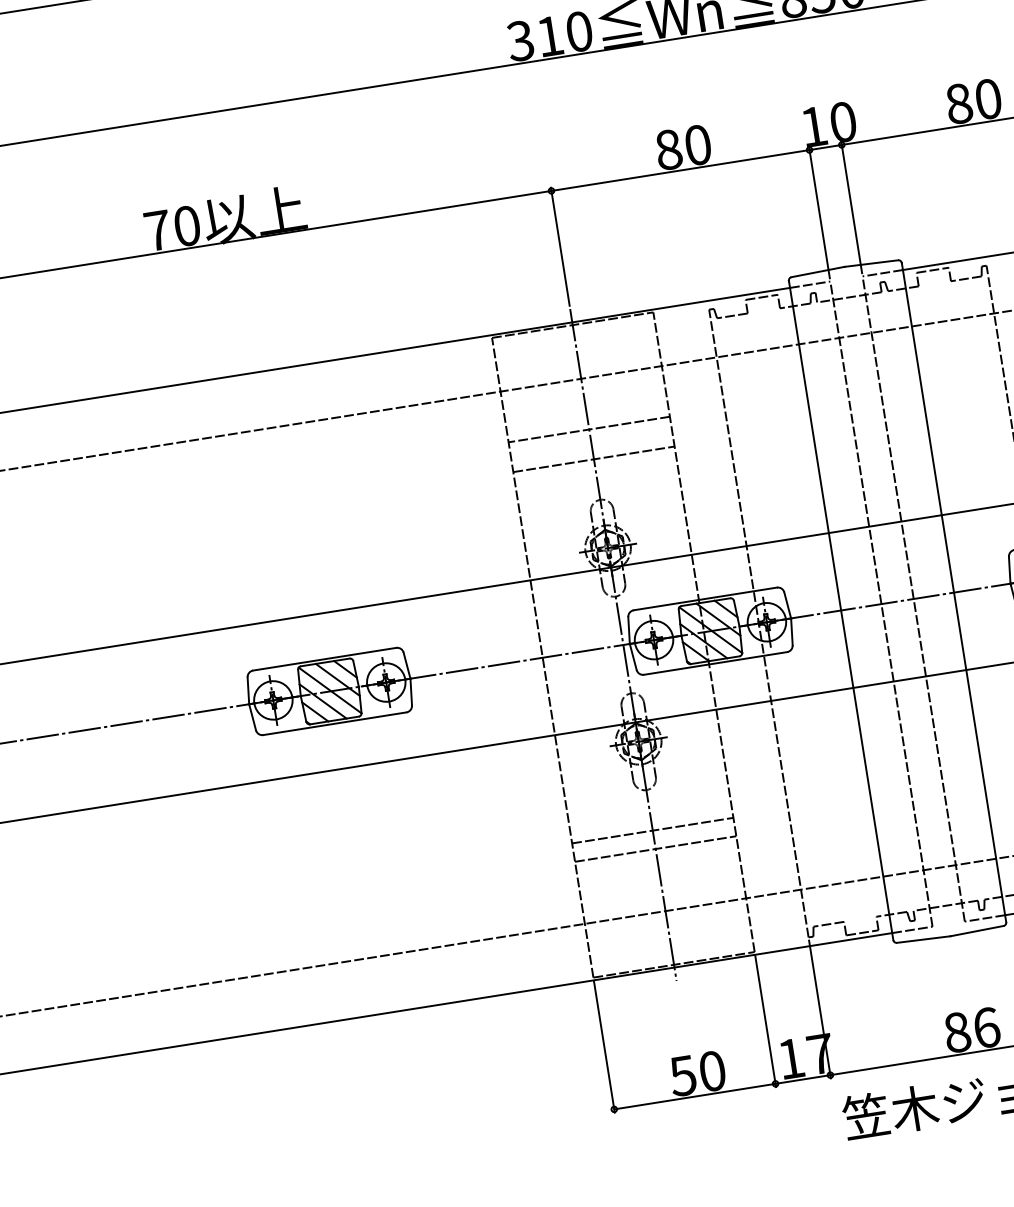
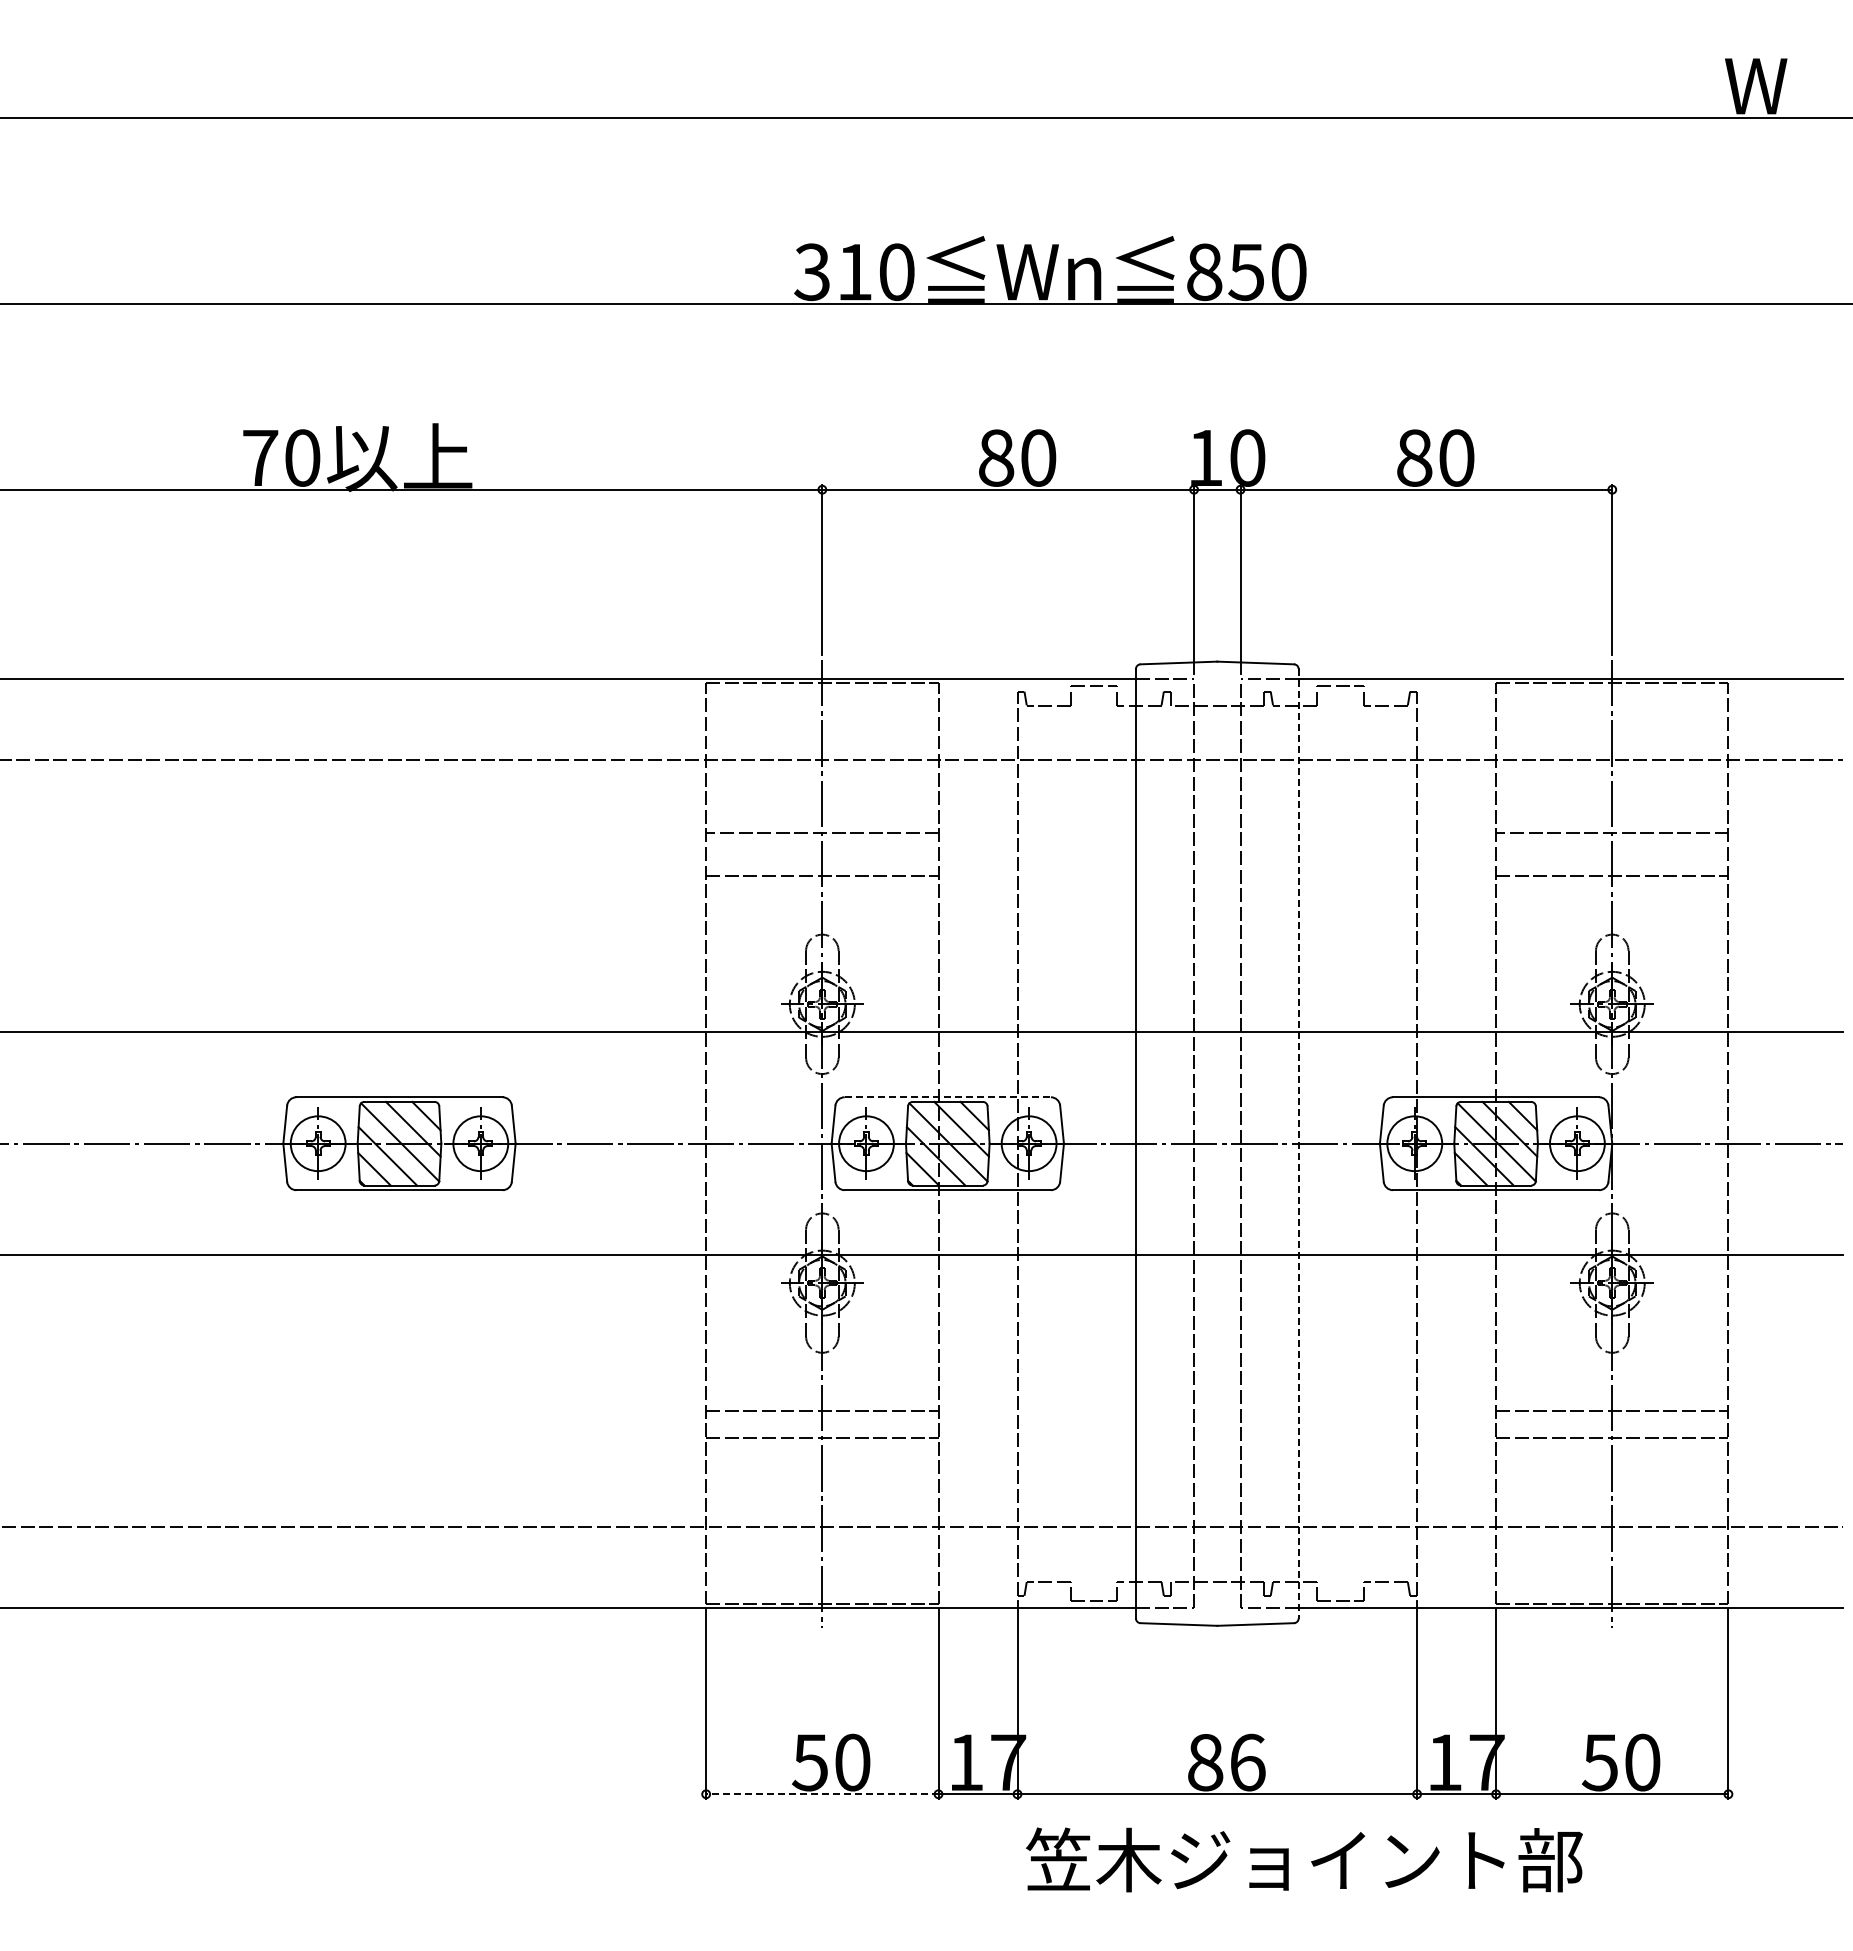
line: (953, 592) -> (1298, 1143), solid -> dashed
line: (705, 599) -> (948, 1097), solid -> dashed
line: (694, 1096) -> (821, 1794), solid -> dashed

